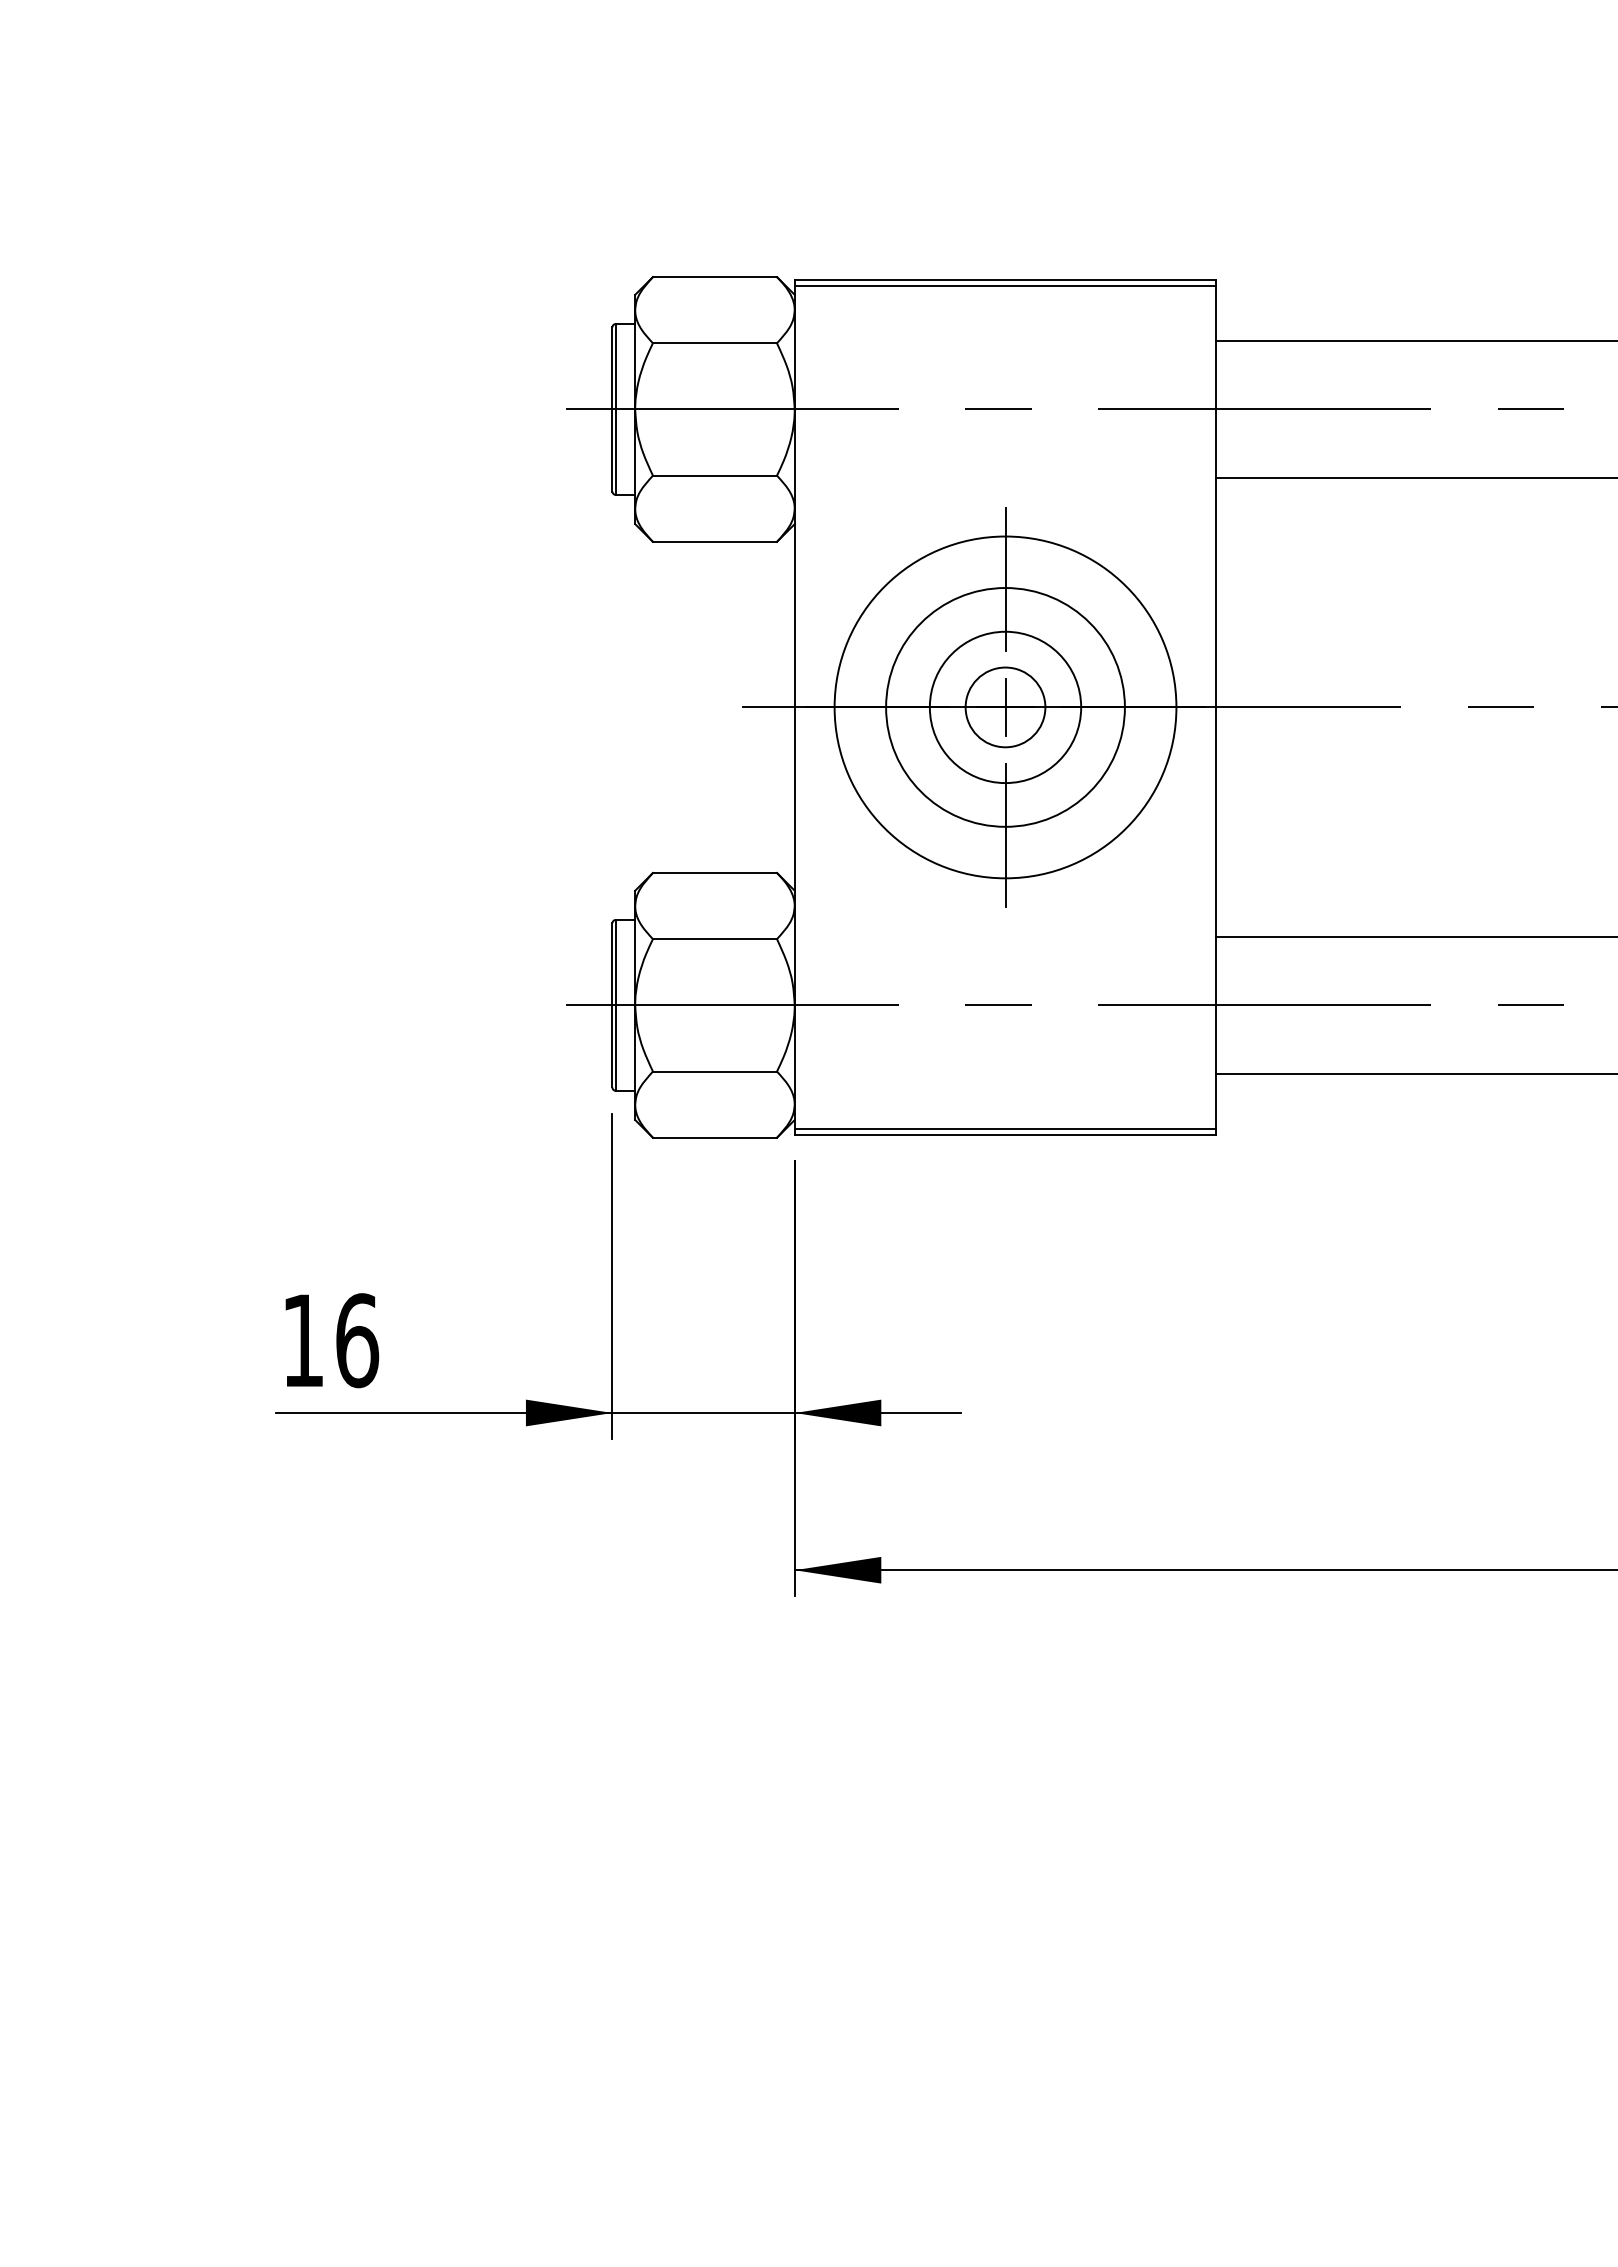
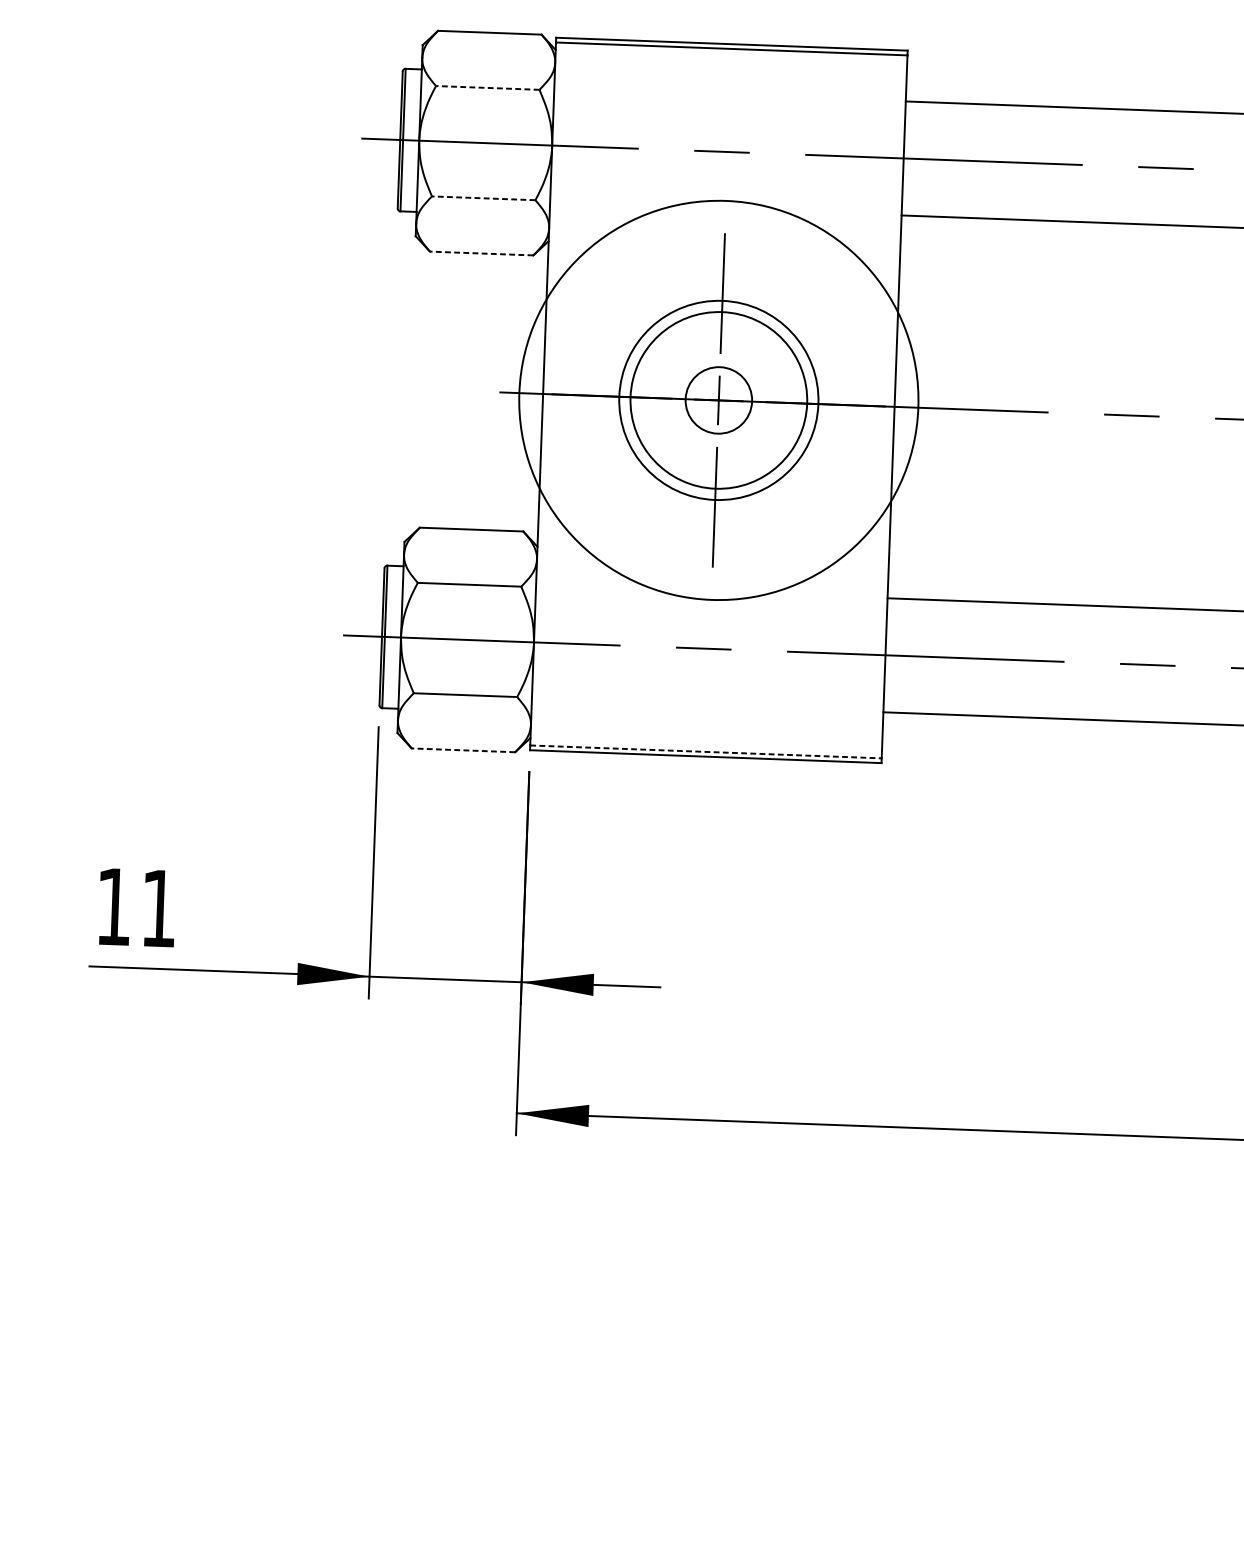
line: (714, 343) -> (487, 88), solid -> dashed
line: (714, 475) -> (483, 198), solid -> dashed
line: (714, 541) -> (481, 253), solid -> dashed
circle: (1005, 707) -> (718, 400), size x1.4
circle: (1005, 707) -> (718, 400), size x1.4
line: (1005, 1129) -> (705, 752), solid -> dashed
line: (714, 1137) -> (463, 750), solid -> dashed
text: (357, 1340) -> (159, 908), 16 -> 11

